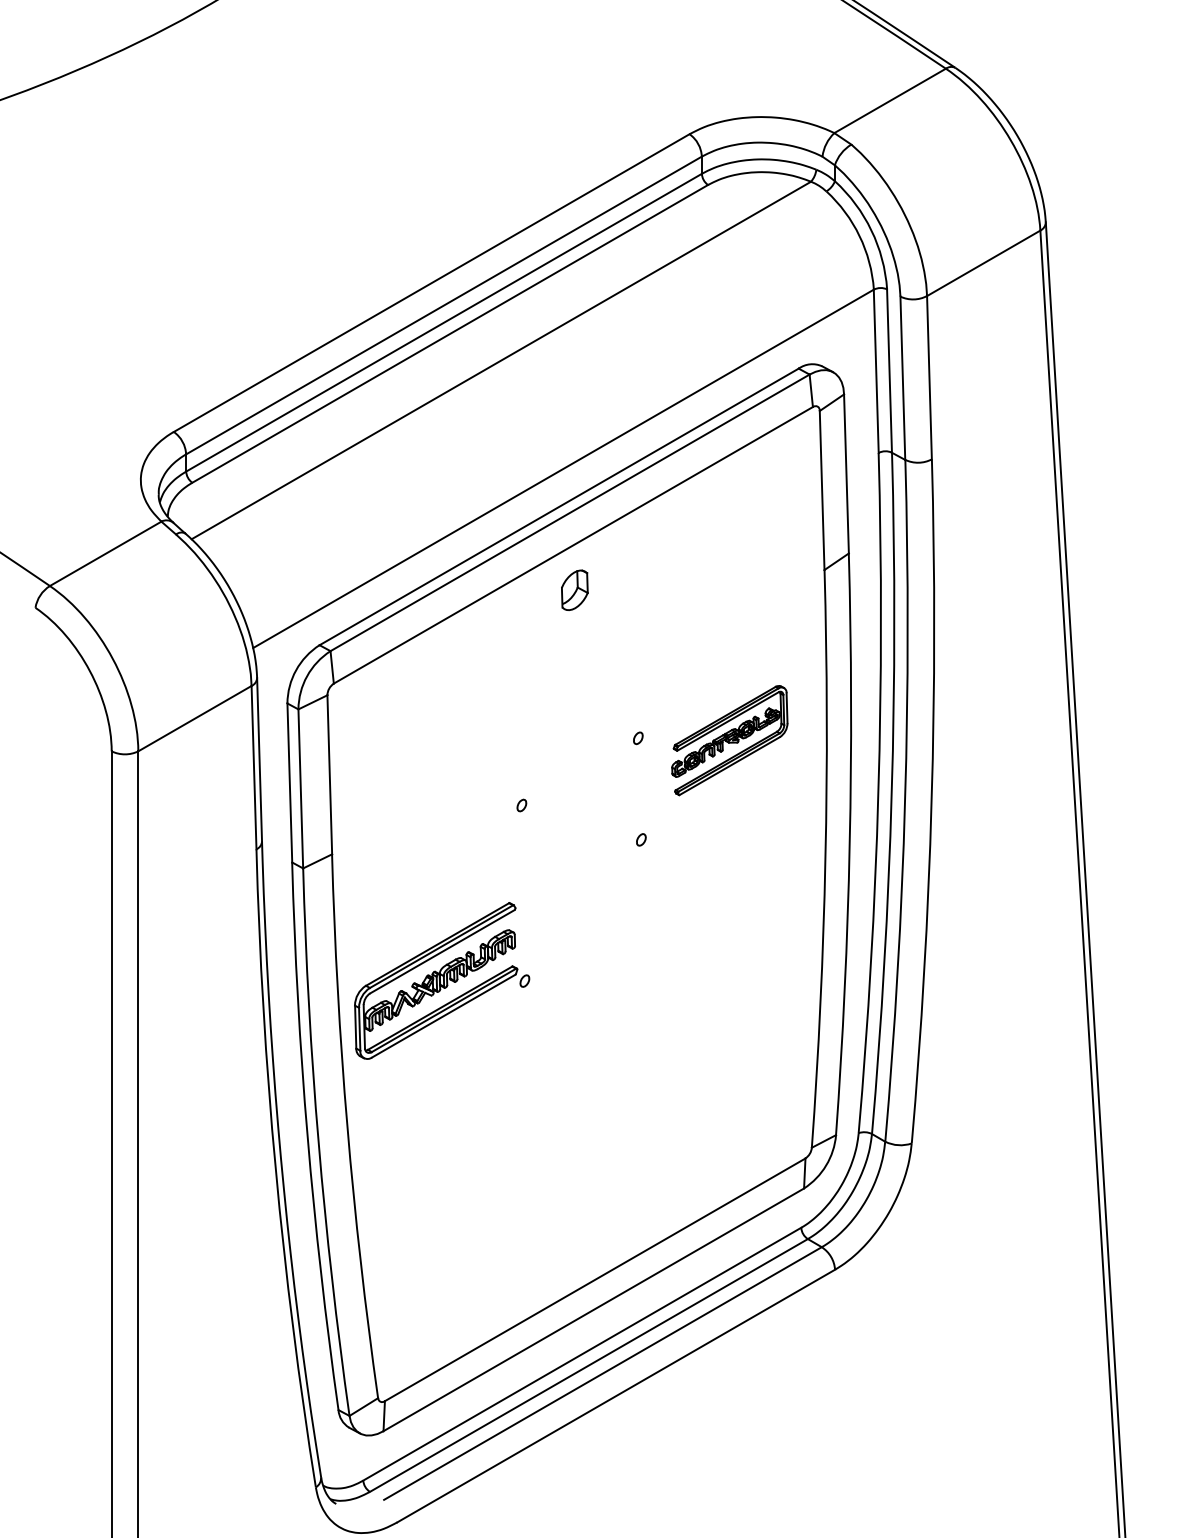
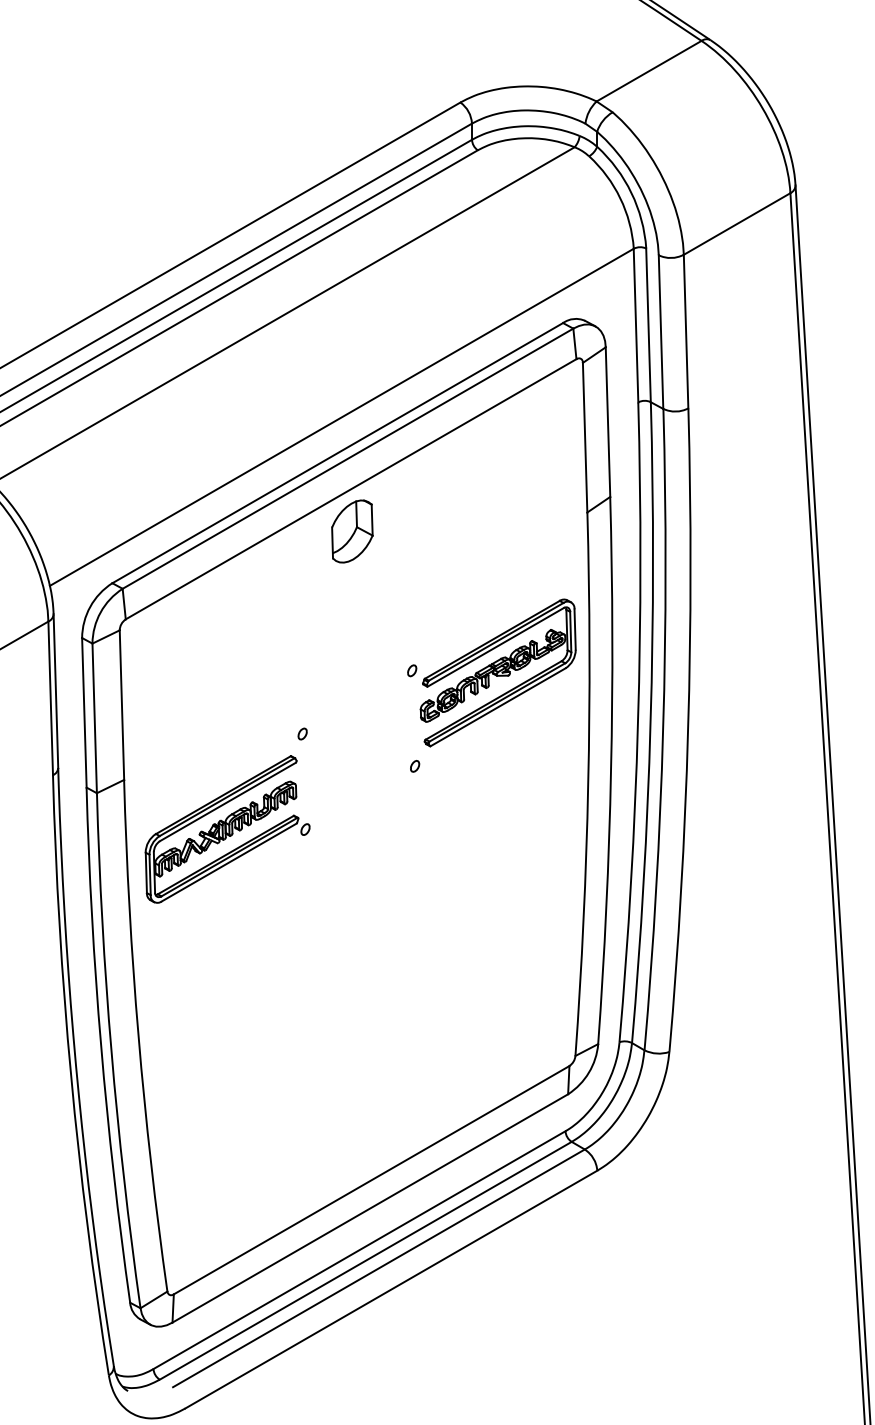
part: (574, 590) -> (352, 531), size x1.67
part: (729, 740) -> (497, 672), size x1.43
part: (442, 980) -> (227, 829), moved

